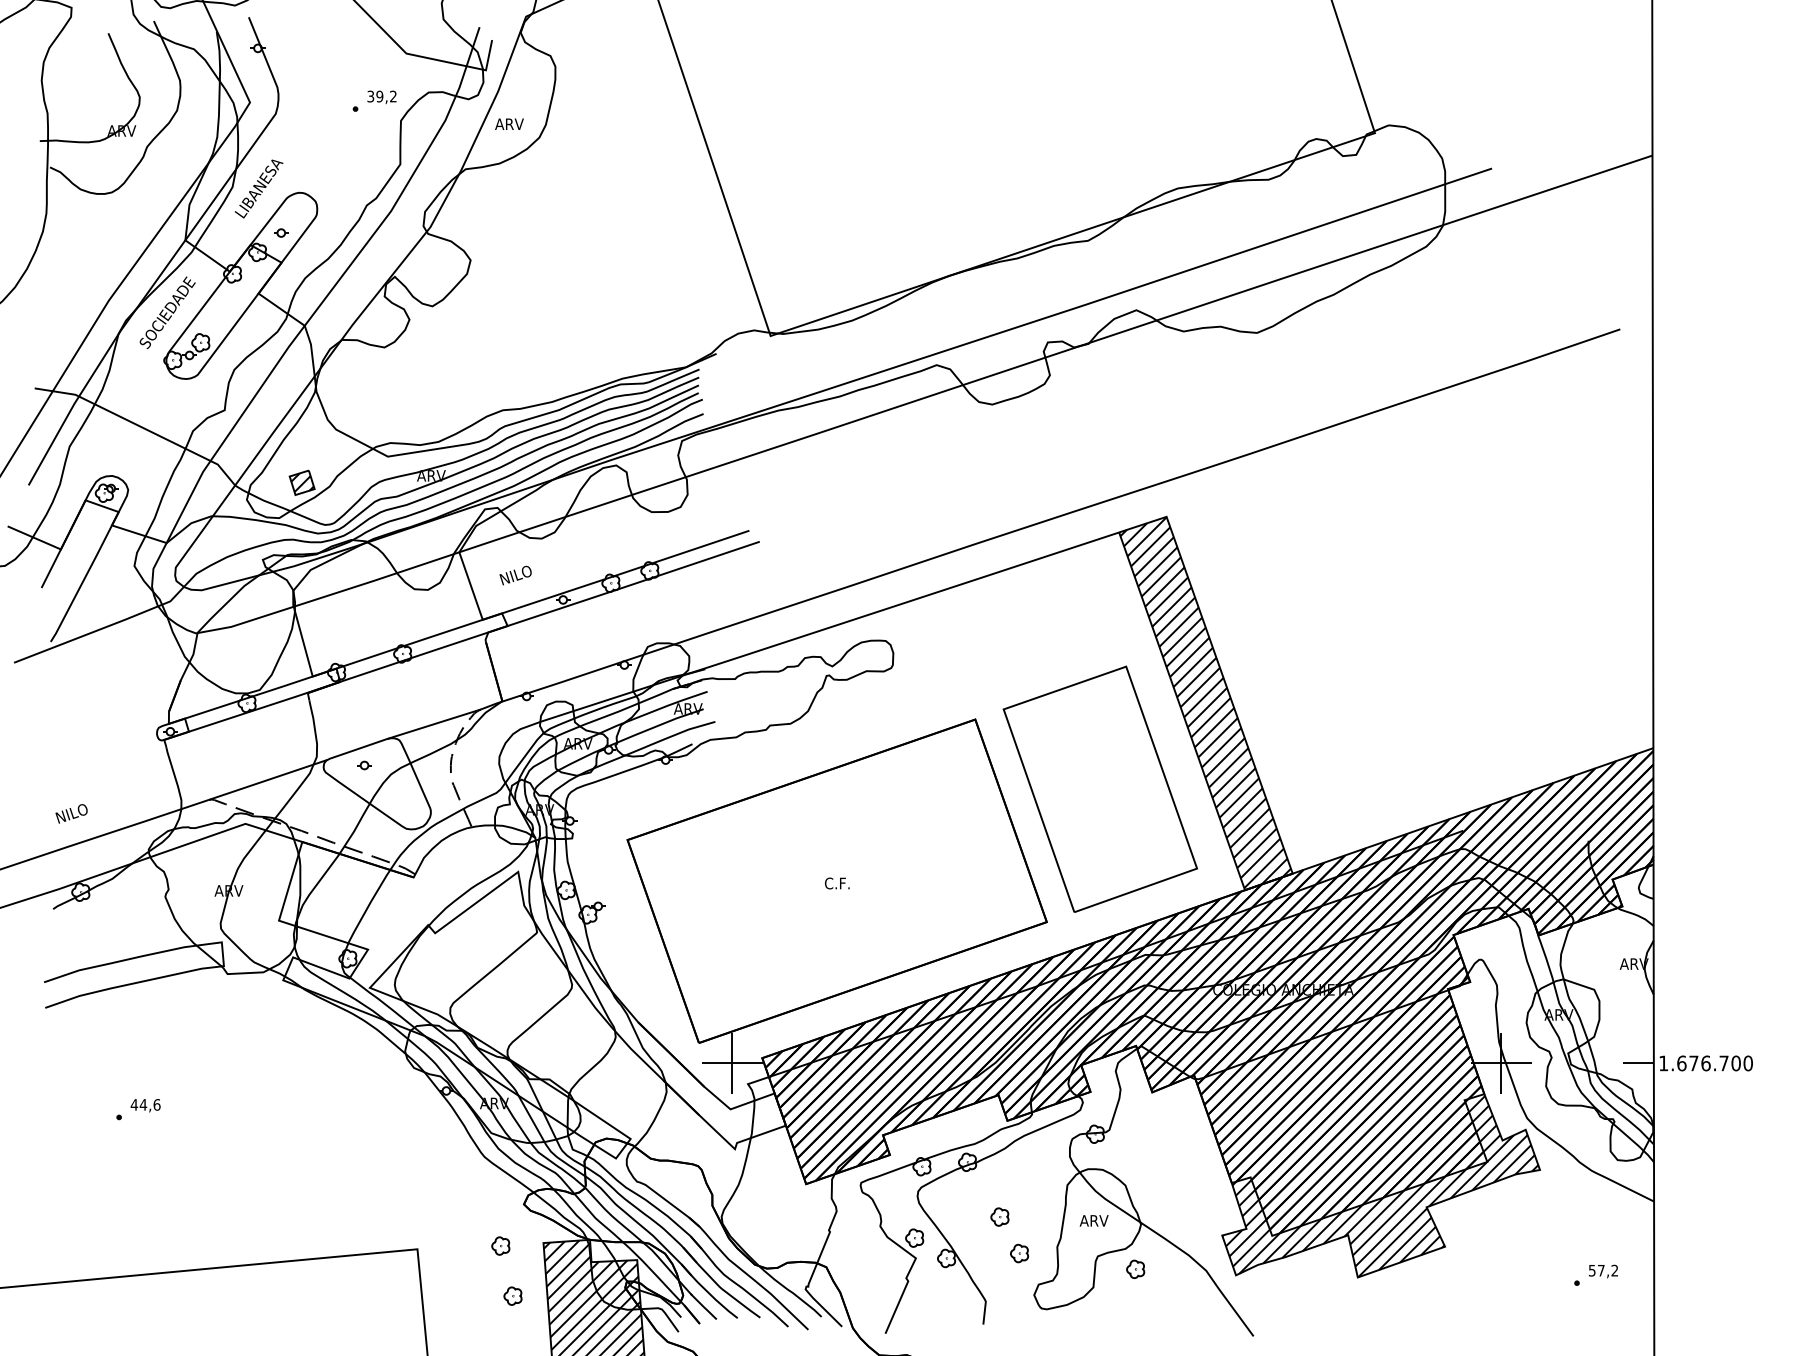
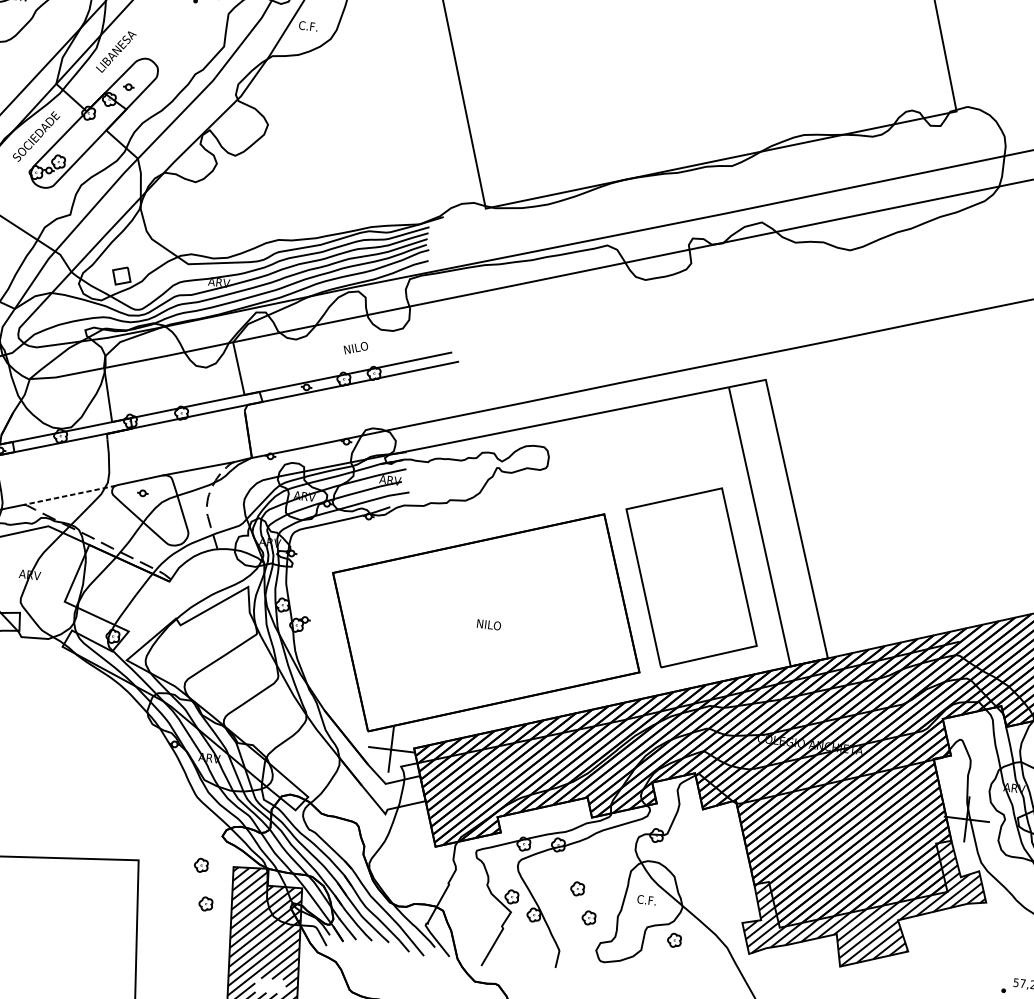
text: (509, 124) -> (309, 26), ARV -> C.F.
hatch: (302, 482) -> (122, 275), removed
text: (515, 575) -> (355, 348), moved
hatch: (1205, 702) -> (778, 522), removed
line: (267, 780) -> (68, 495), solid -> dashed
text: (841, 883) -> (489, 624), C.F. -> NILO
text: (1093, 1220) -> (647, 900), ARV -> C.F.

